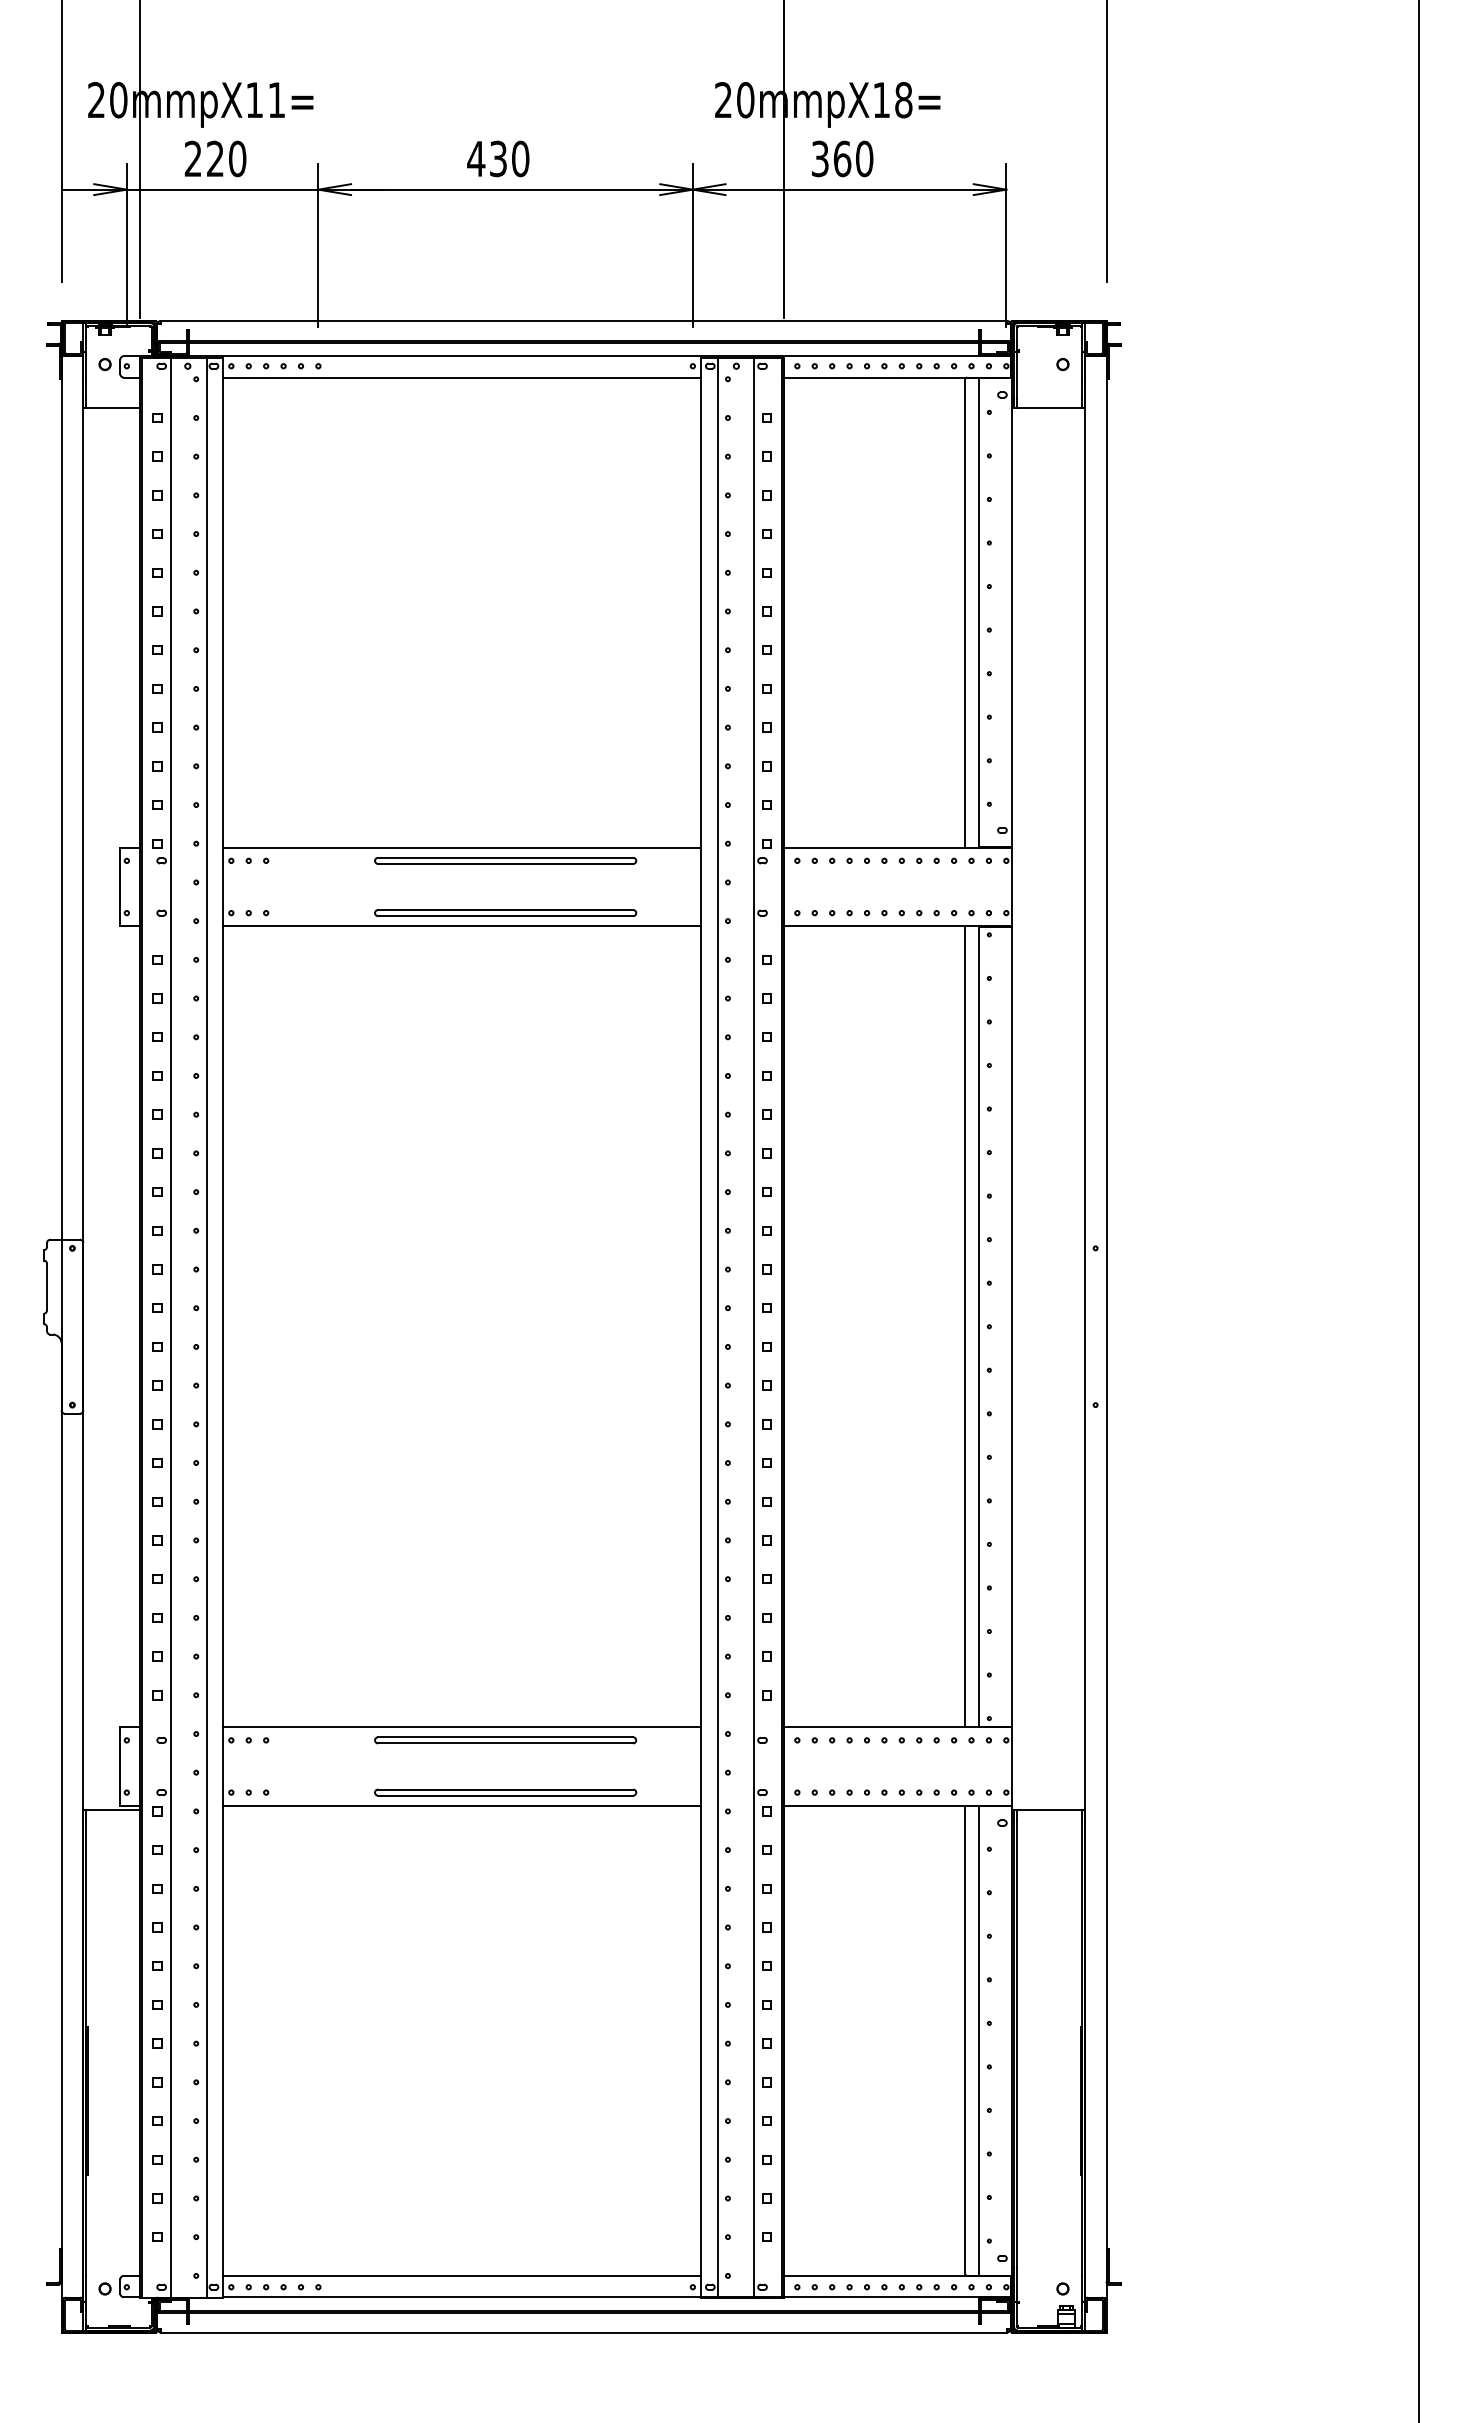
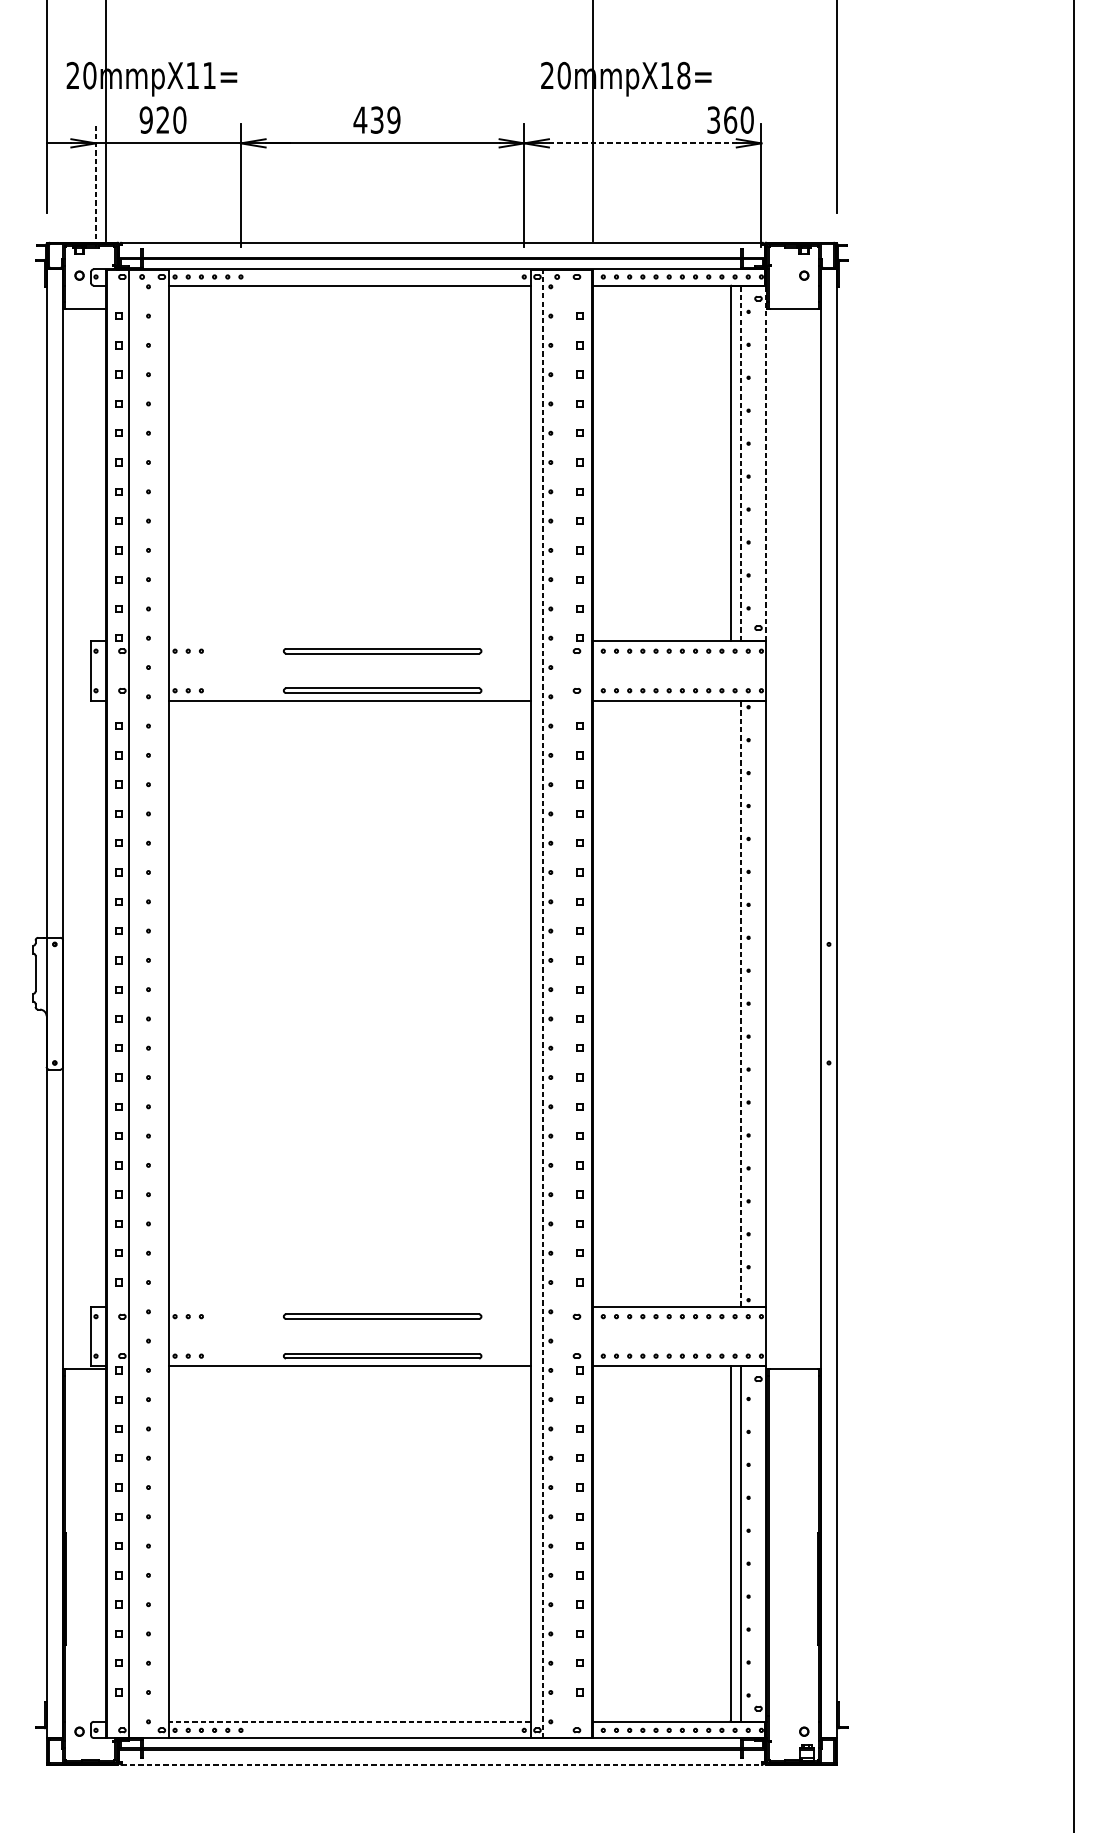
text: (192, 158) -> (145, 119), 220 -> 920
text: (842, 158) -> (730, 119), moved
text: (520, 159) -> (393, 120), 430 -> 439
line: (850, 189) -> (643, 143), solid -> dashed
line: (126, 245) -> (95, 185), solid -> dashed
line: (979, 612) -> (741, 463), solid -> dashed
line: (1012, 612) -> (766, 463), solid -> dashed
line: (462, 847) -> (349, 641), removed
line: (965, 1326) -> (730, 1003), removed
line: (979, 1326) -> (741, 1003), solid -> dashed
line: (206, 1327) -> (156, 1004), removed
line: (717, 1327) -> (542, 1004), solid -> dashed
line: (753, 1327) -> (570, 1004), removed
line: (462, 1727) -> (349, 1306), removed
line: (461, 2275) -> (349, 1721), solid -> dashed
line: (584, 2332) -> (442, 1764), solid -> dashed

